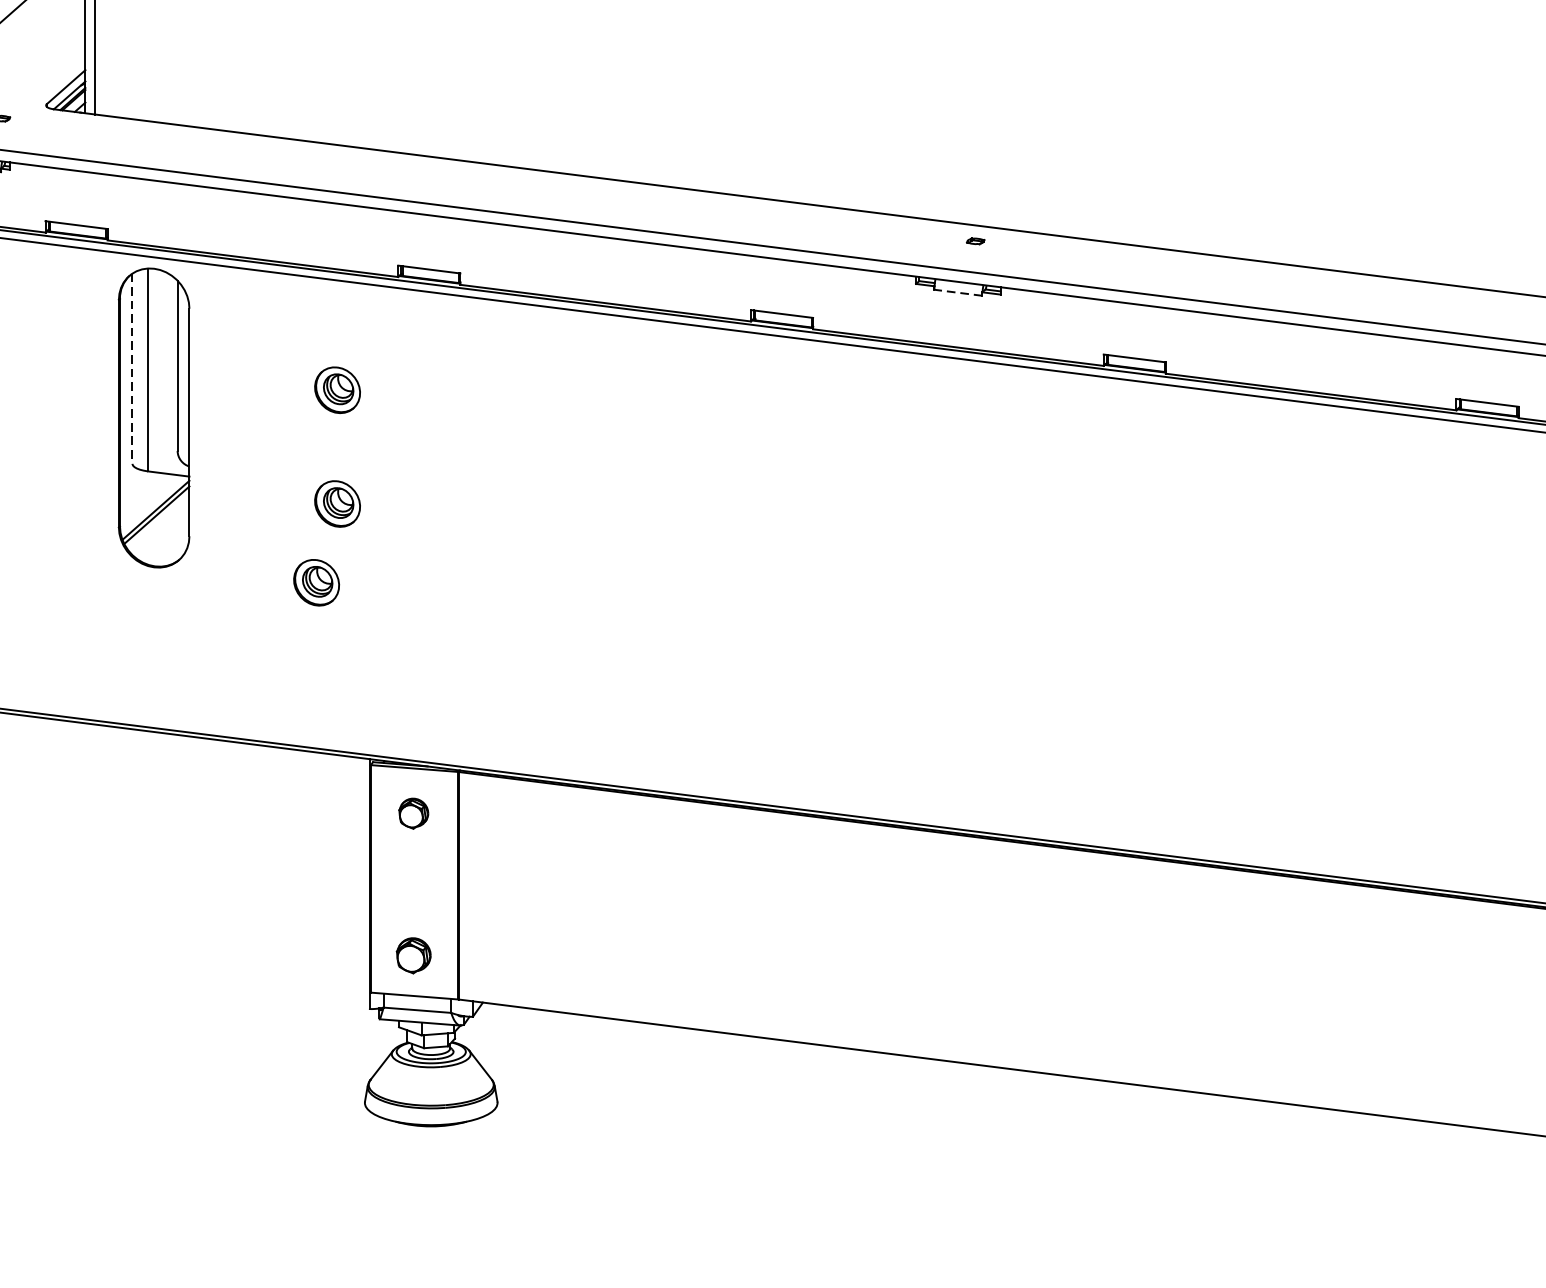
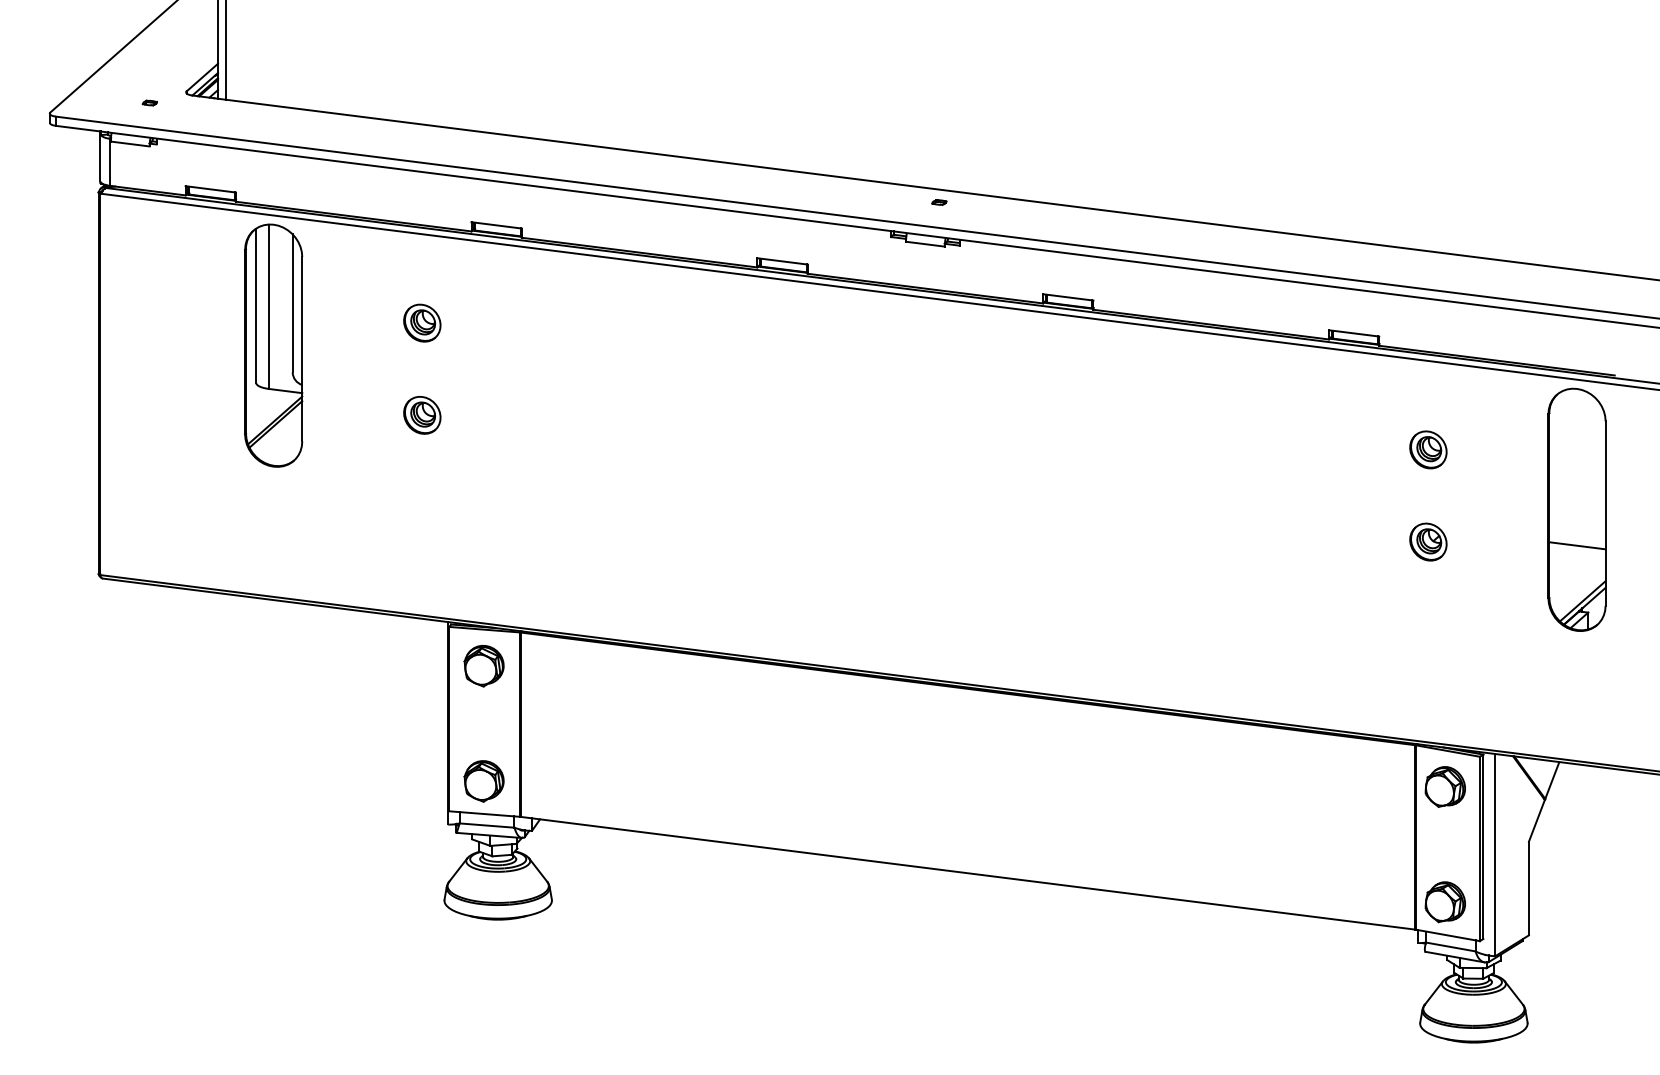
line: (958, 293) -> (925, 244), dashed -> solid
line: (132, 369) -> (256, 306), dashed -> solid
part: (316, 581) -> (405, 478), removed
part: (413, 813) -> (483, 666), size x1.67
part: (413, 955) -> (483, 781), size x1.43

